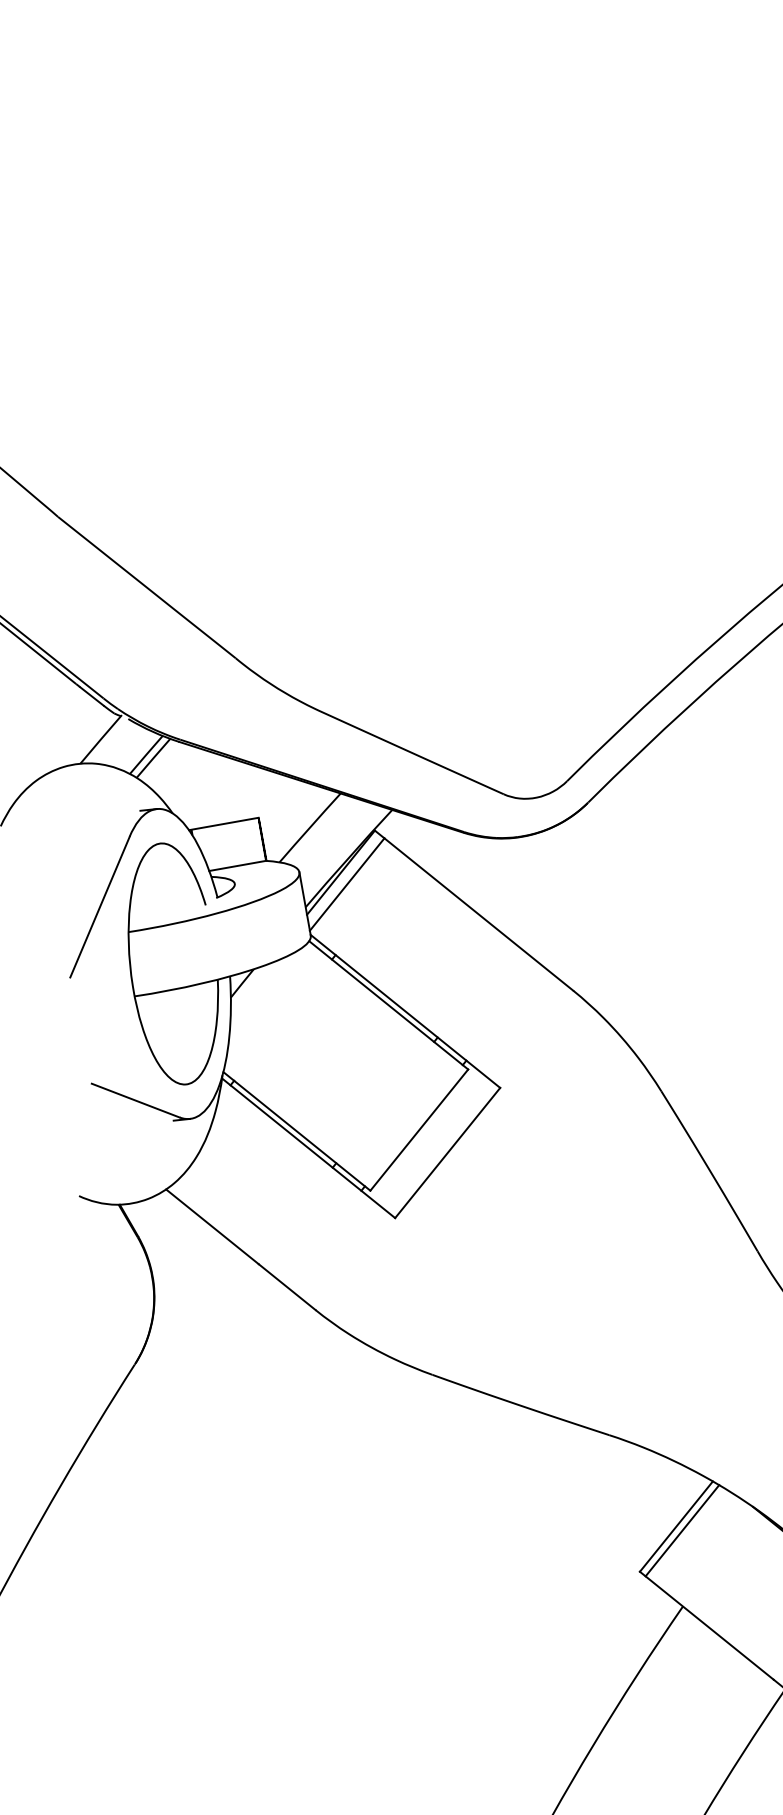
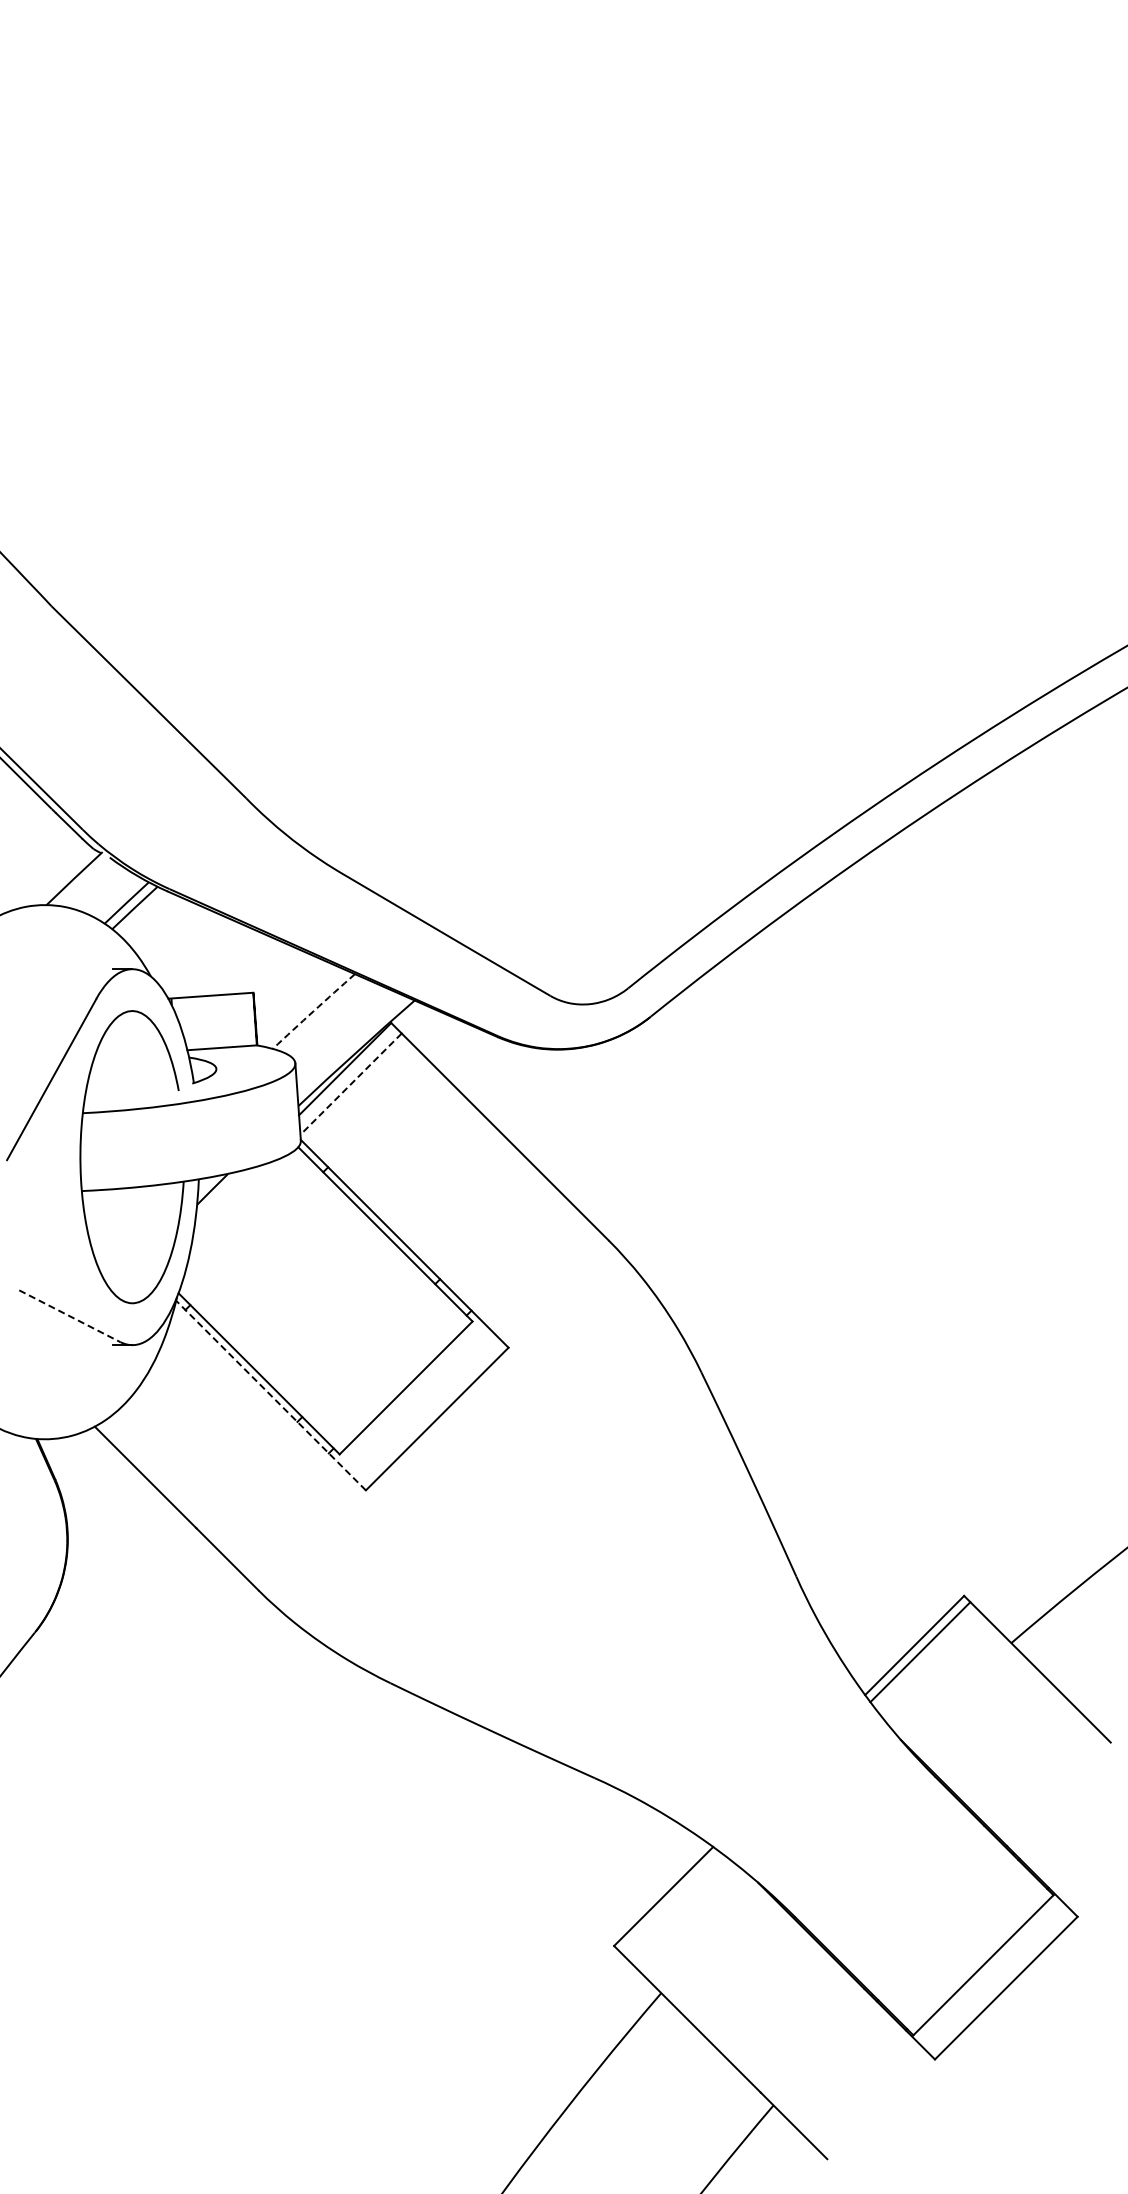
arc: (309, 827) -> (313, 1011), solid -> dashed
line: (347, 884) -> (351, 1084), solid -> dashed
line: (135, 1100) -> (69, 1316), solid -> dashed
line: (308, 1148) -> (270, 1395), solid -> dashed
line: (682, 1530) -> (670, 1902), removed

